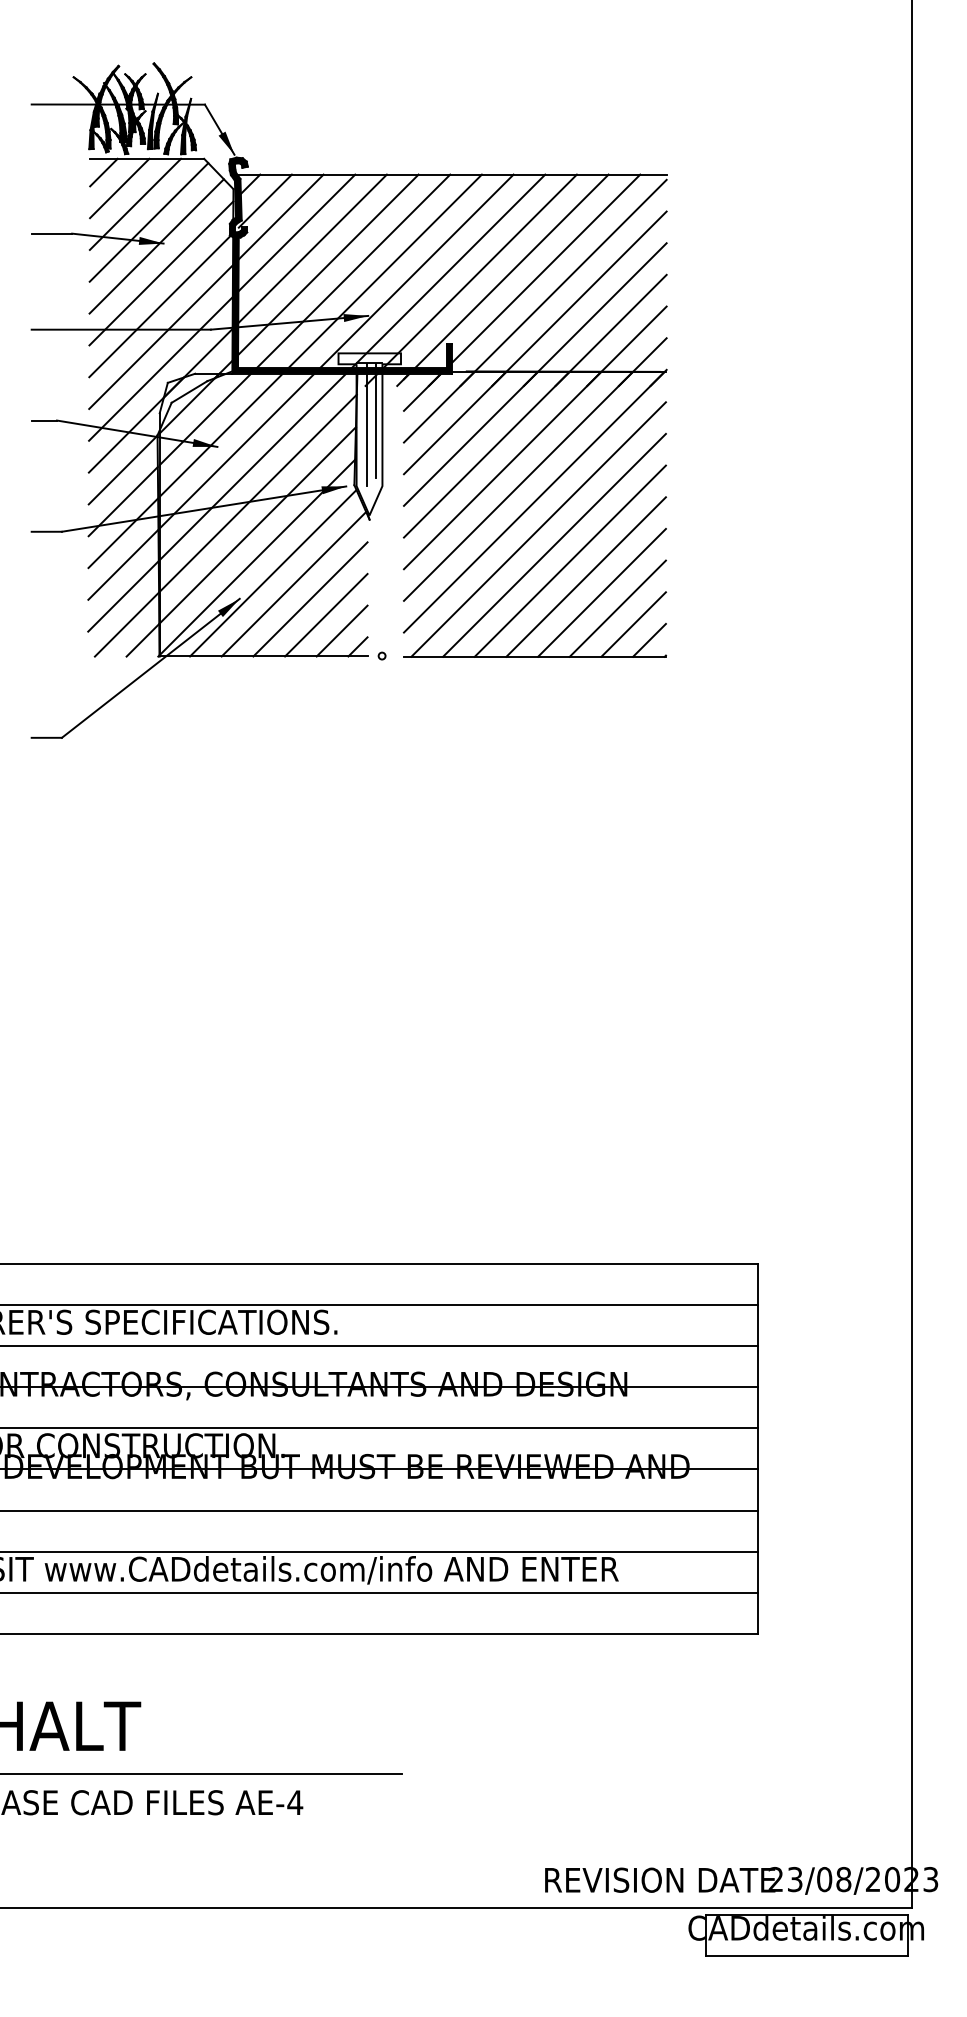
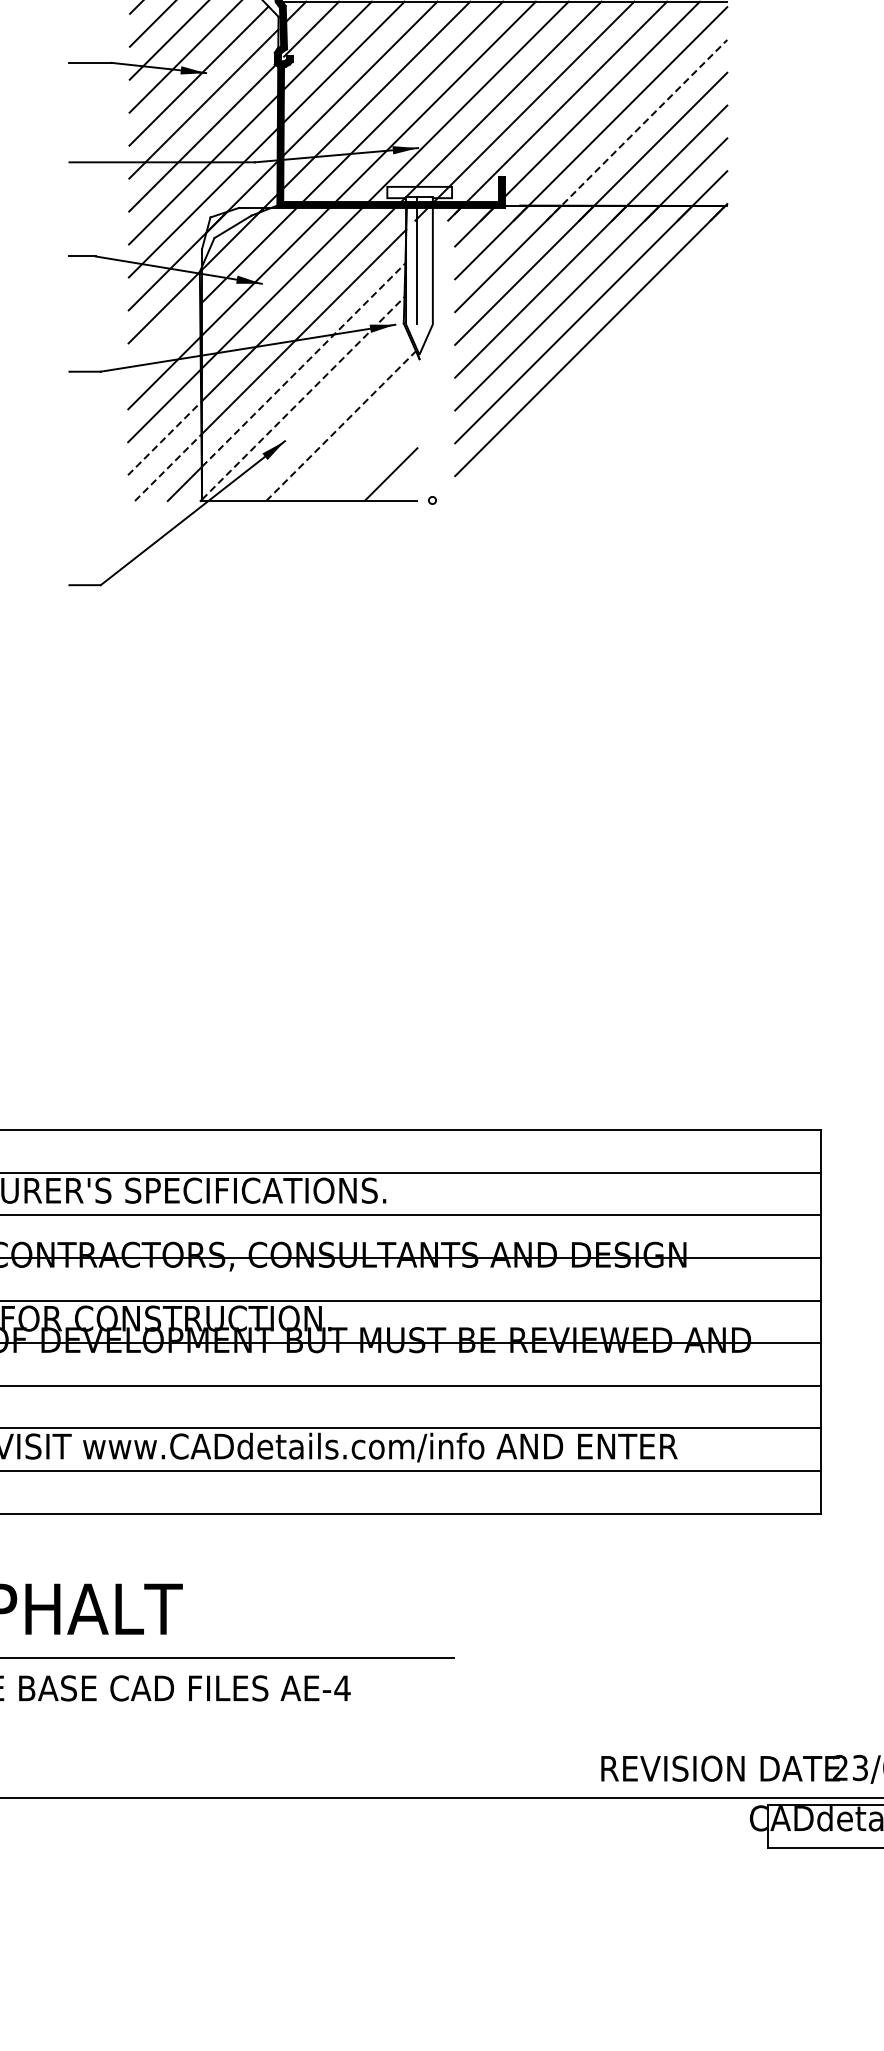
line: (579, 298) -> (636, 130), solid -> dashed
line: (376, 420) -> (426, 256), removed
line: (122, 501) -> (163, 340), removed
line: (257, 525) -> (303, 365), solid -> dashed
part: (534, 529) -> (590, 369), removed
line: (257, 557) -> (303, 398), solid -> dashed
line: (273, 573) -> (319, 414), removed
line: (294, 583) -> (341, 425), solid -> dashed
line: (123, 596) -> (164, 438), solid -> dashed
line: (310, 599) -> (358, 441), removed
line: (326, 614) -> (374, 457), removed
line: (127, 624) -> (168, 467), solid -> dashed
line: (357, 646) -> (407, 490), removed

